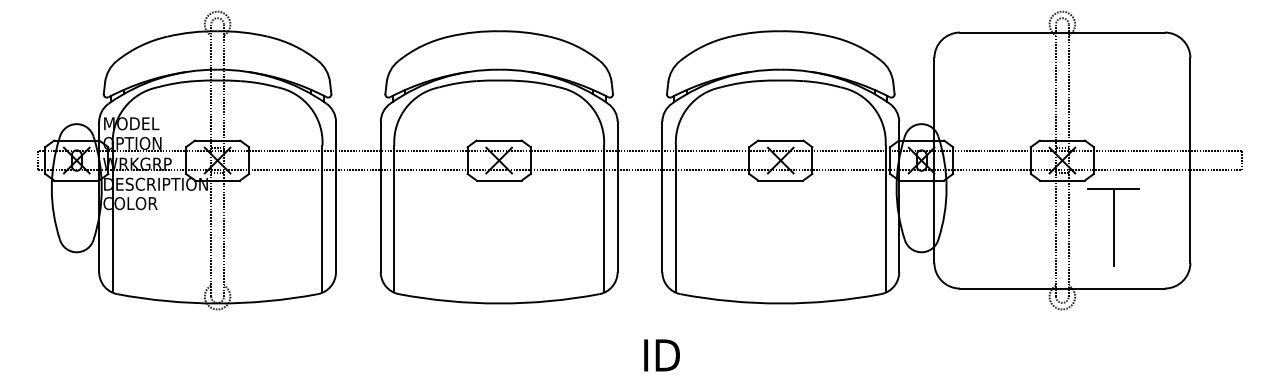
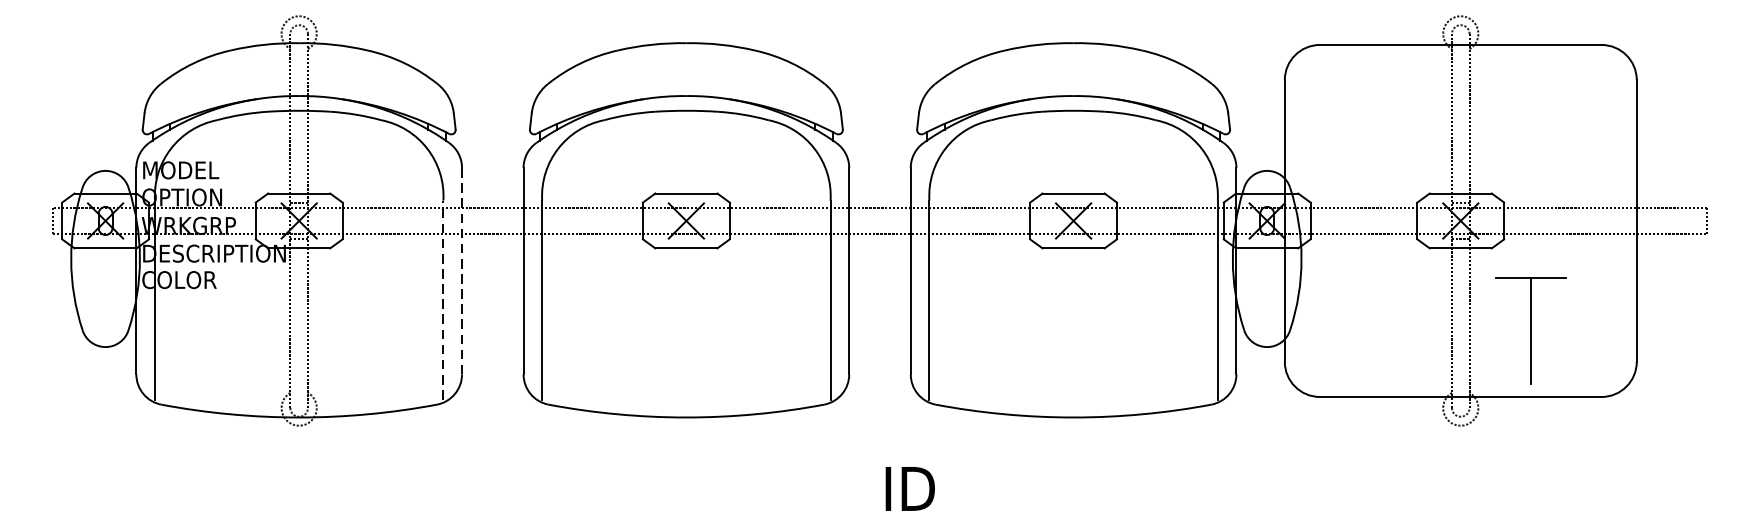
line: (336, 196) -> (462, 270), solid -> dashed
line: (322, 217) -> (443, 299), solid -> dashed
part: (1113, 227) -> (1531, 330), moved

